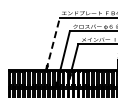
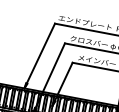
line: (53, 44) -> (40, 56), dashed -> solid

